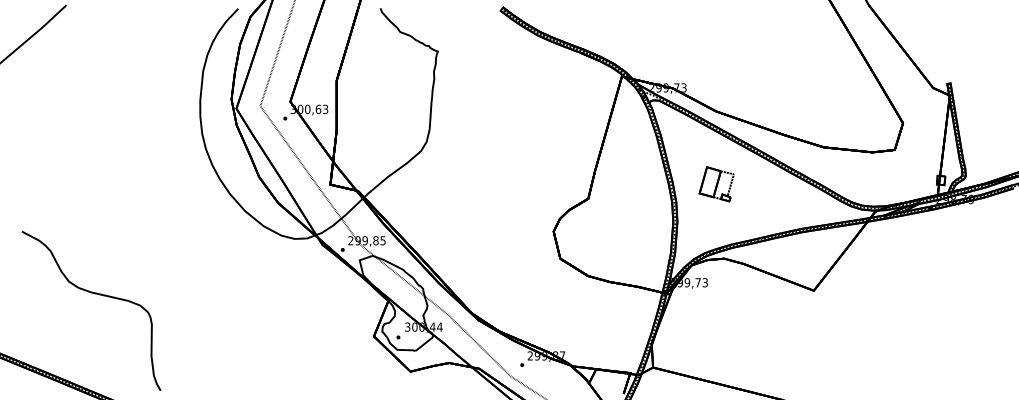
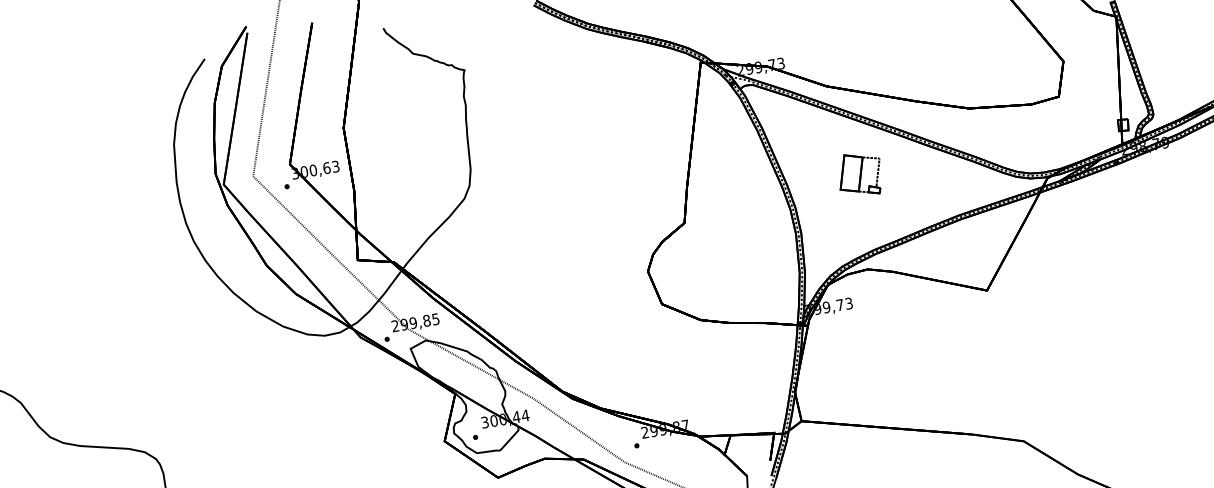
part: (716, 184) -> (859, 174), moved

